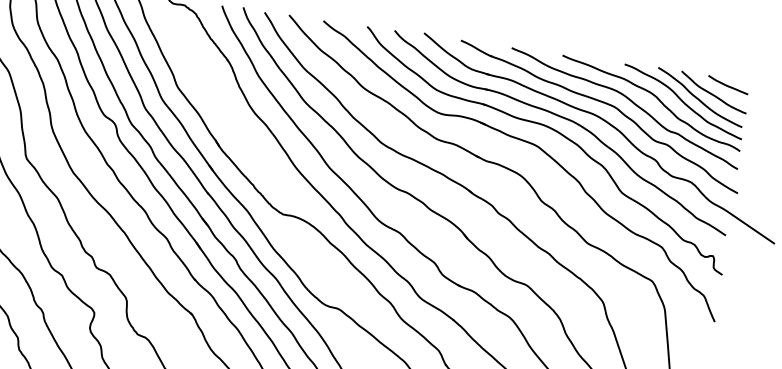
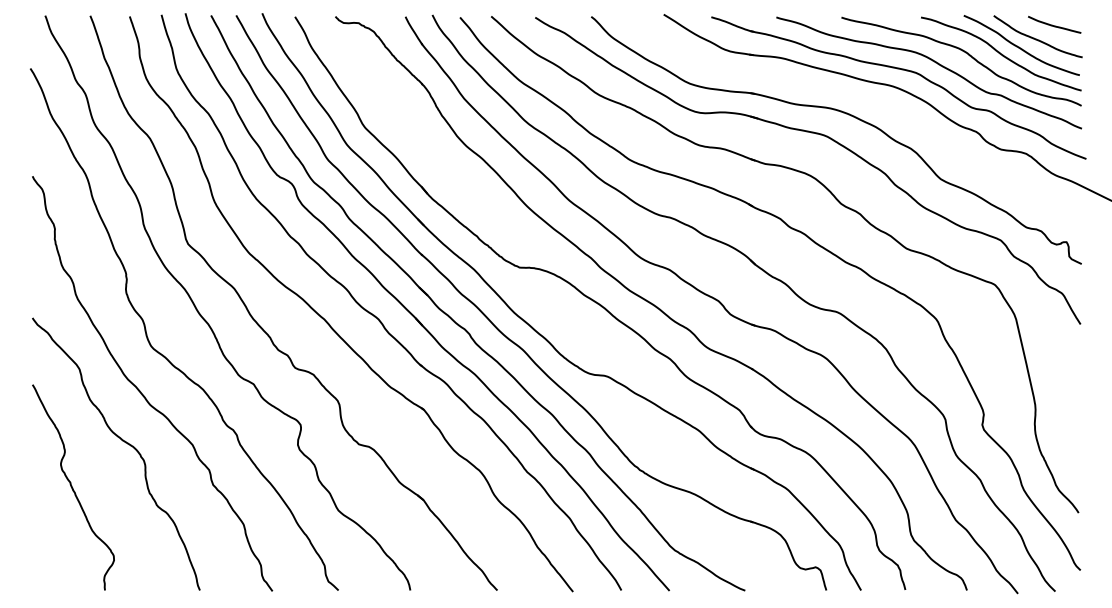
part: (565, 119) -> (856, 97), removed

